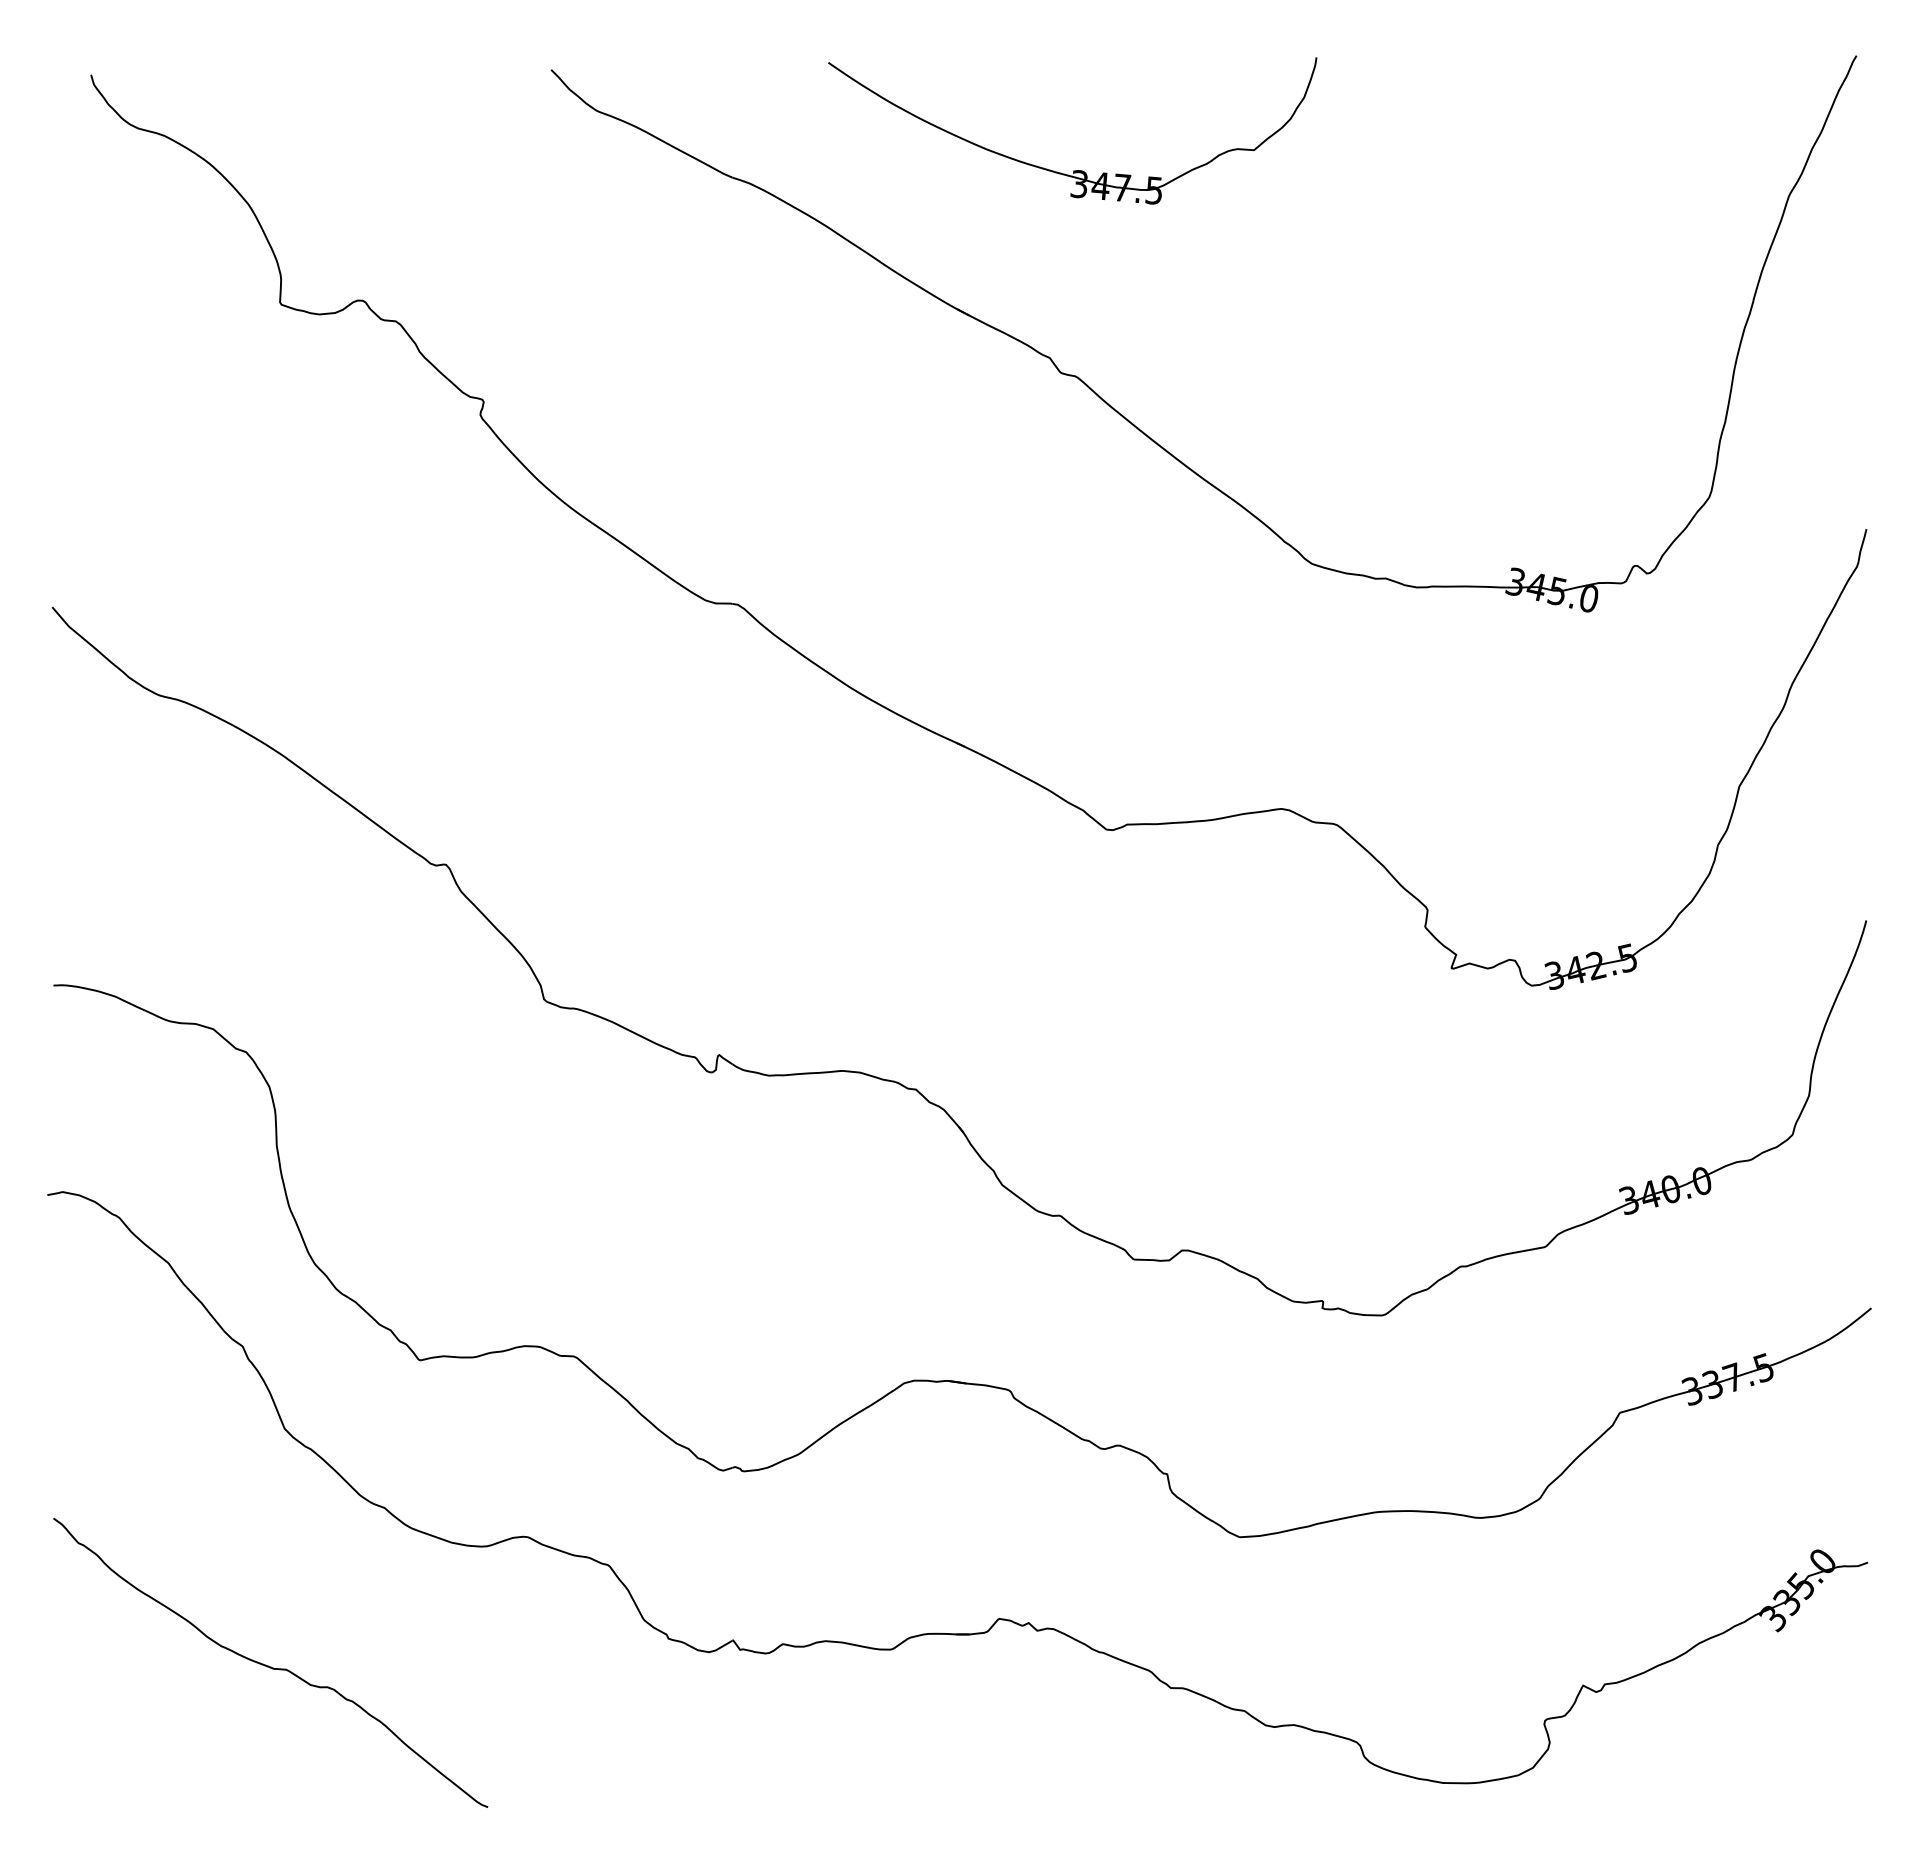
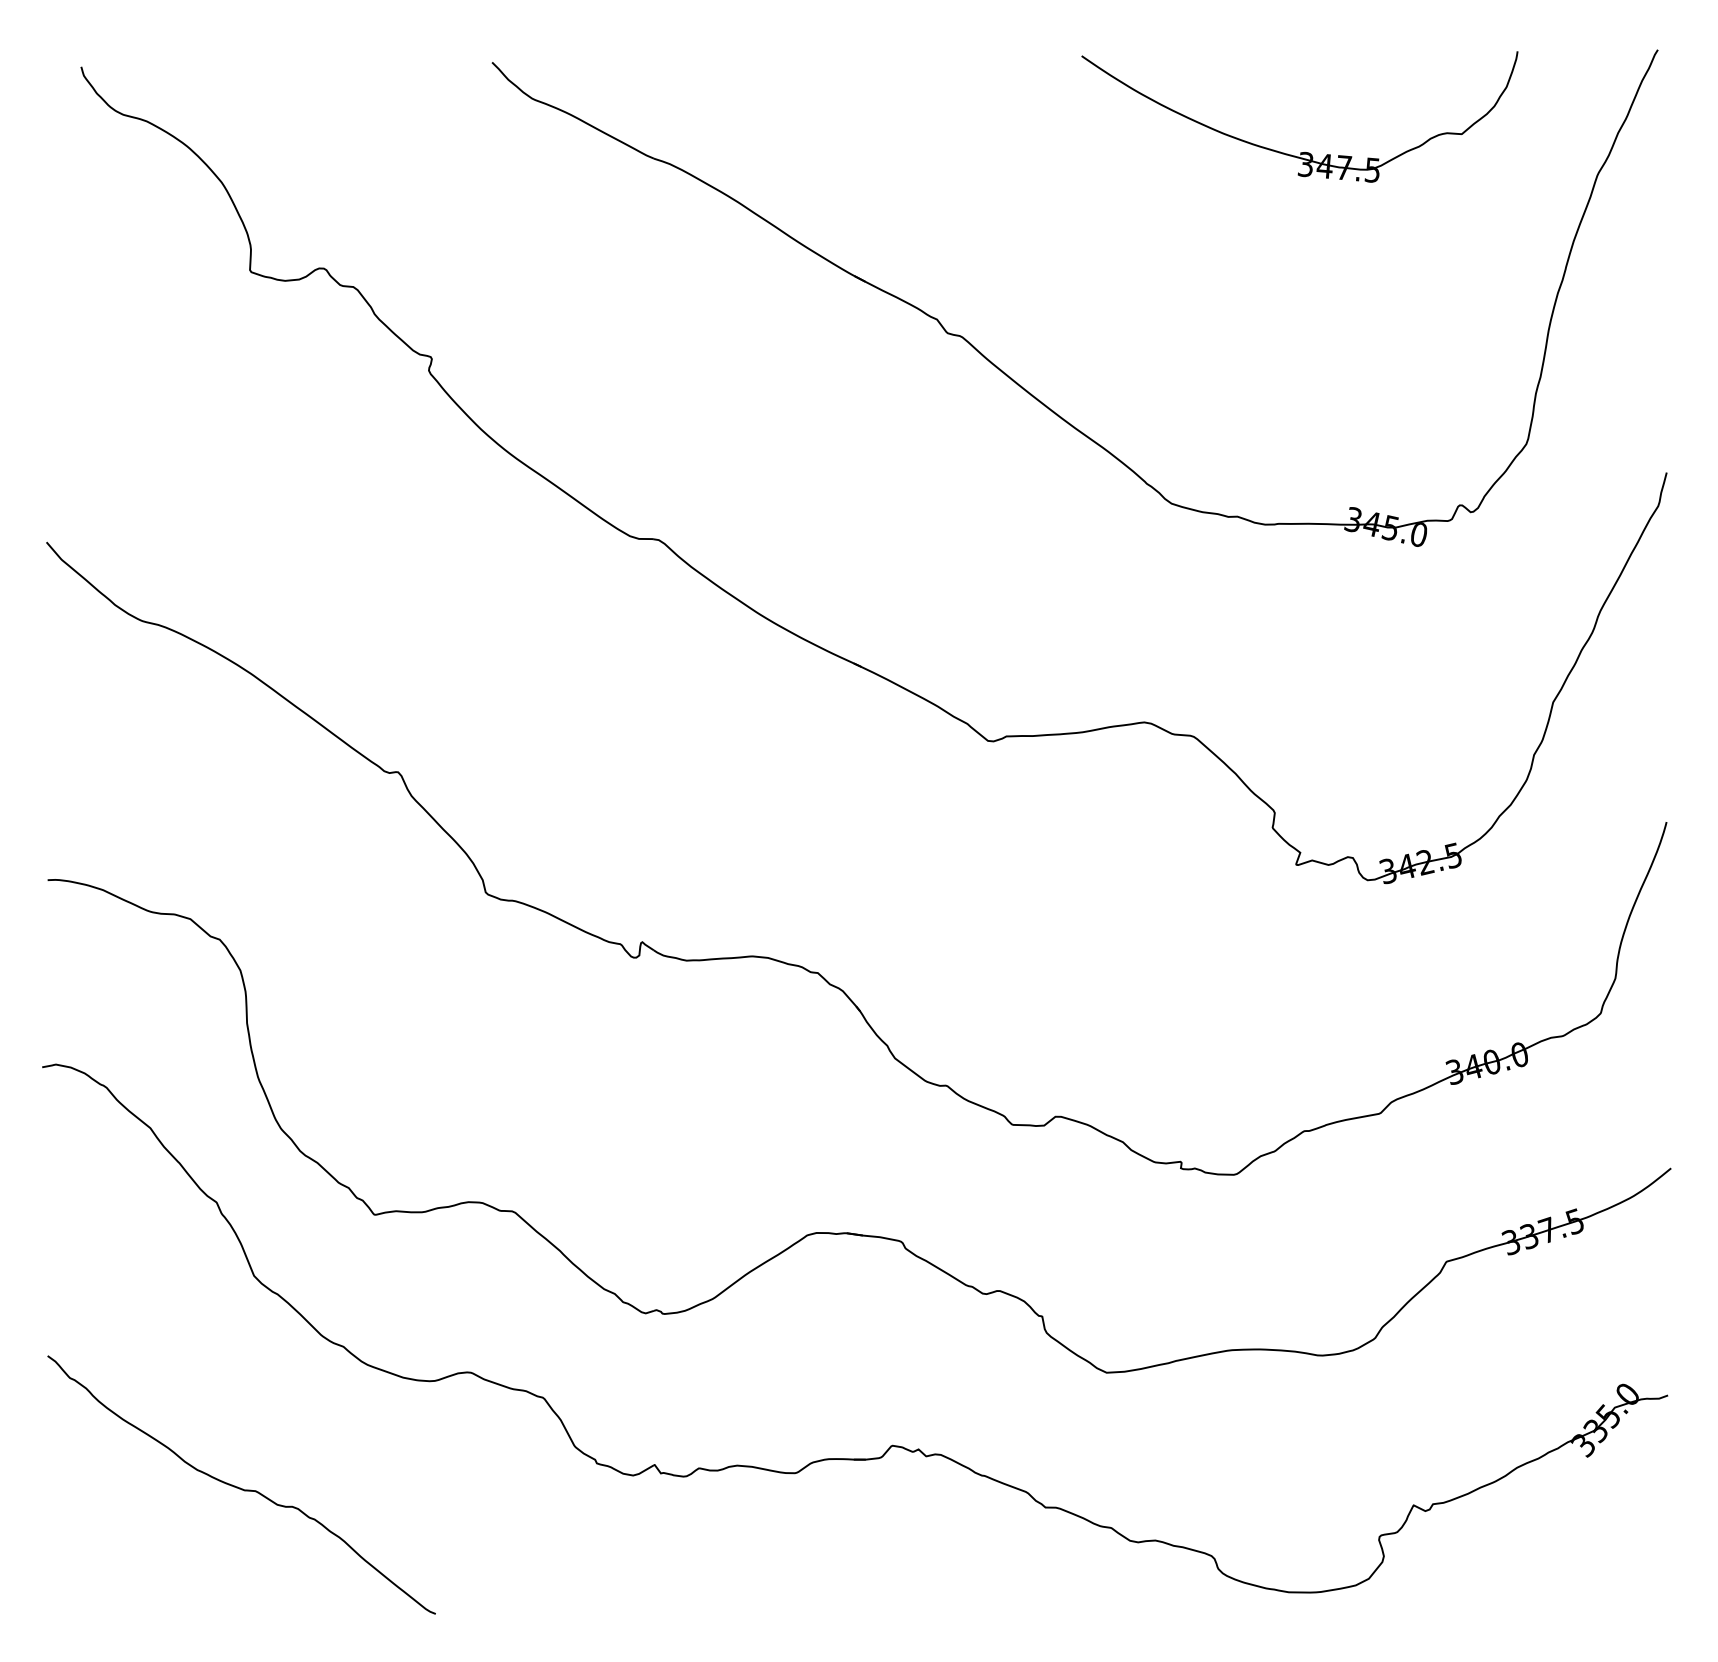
part: (1073, 170) -> (1300, 152), moved

